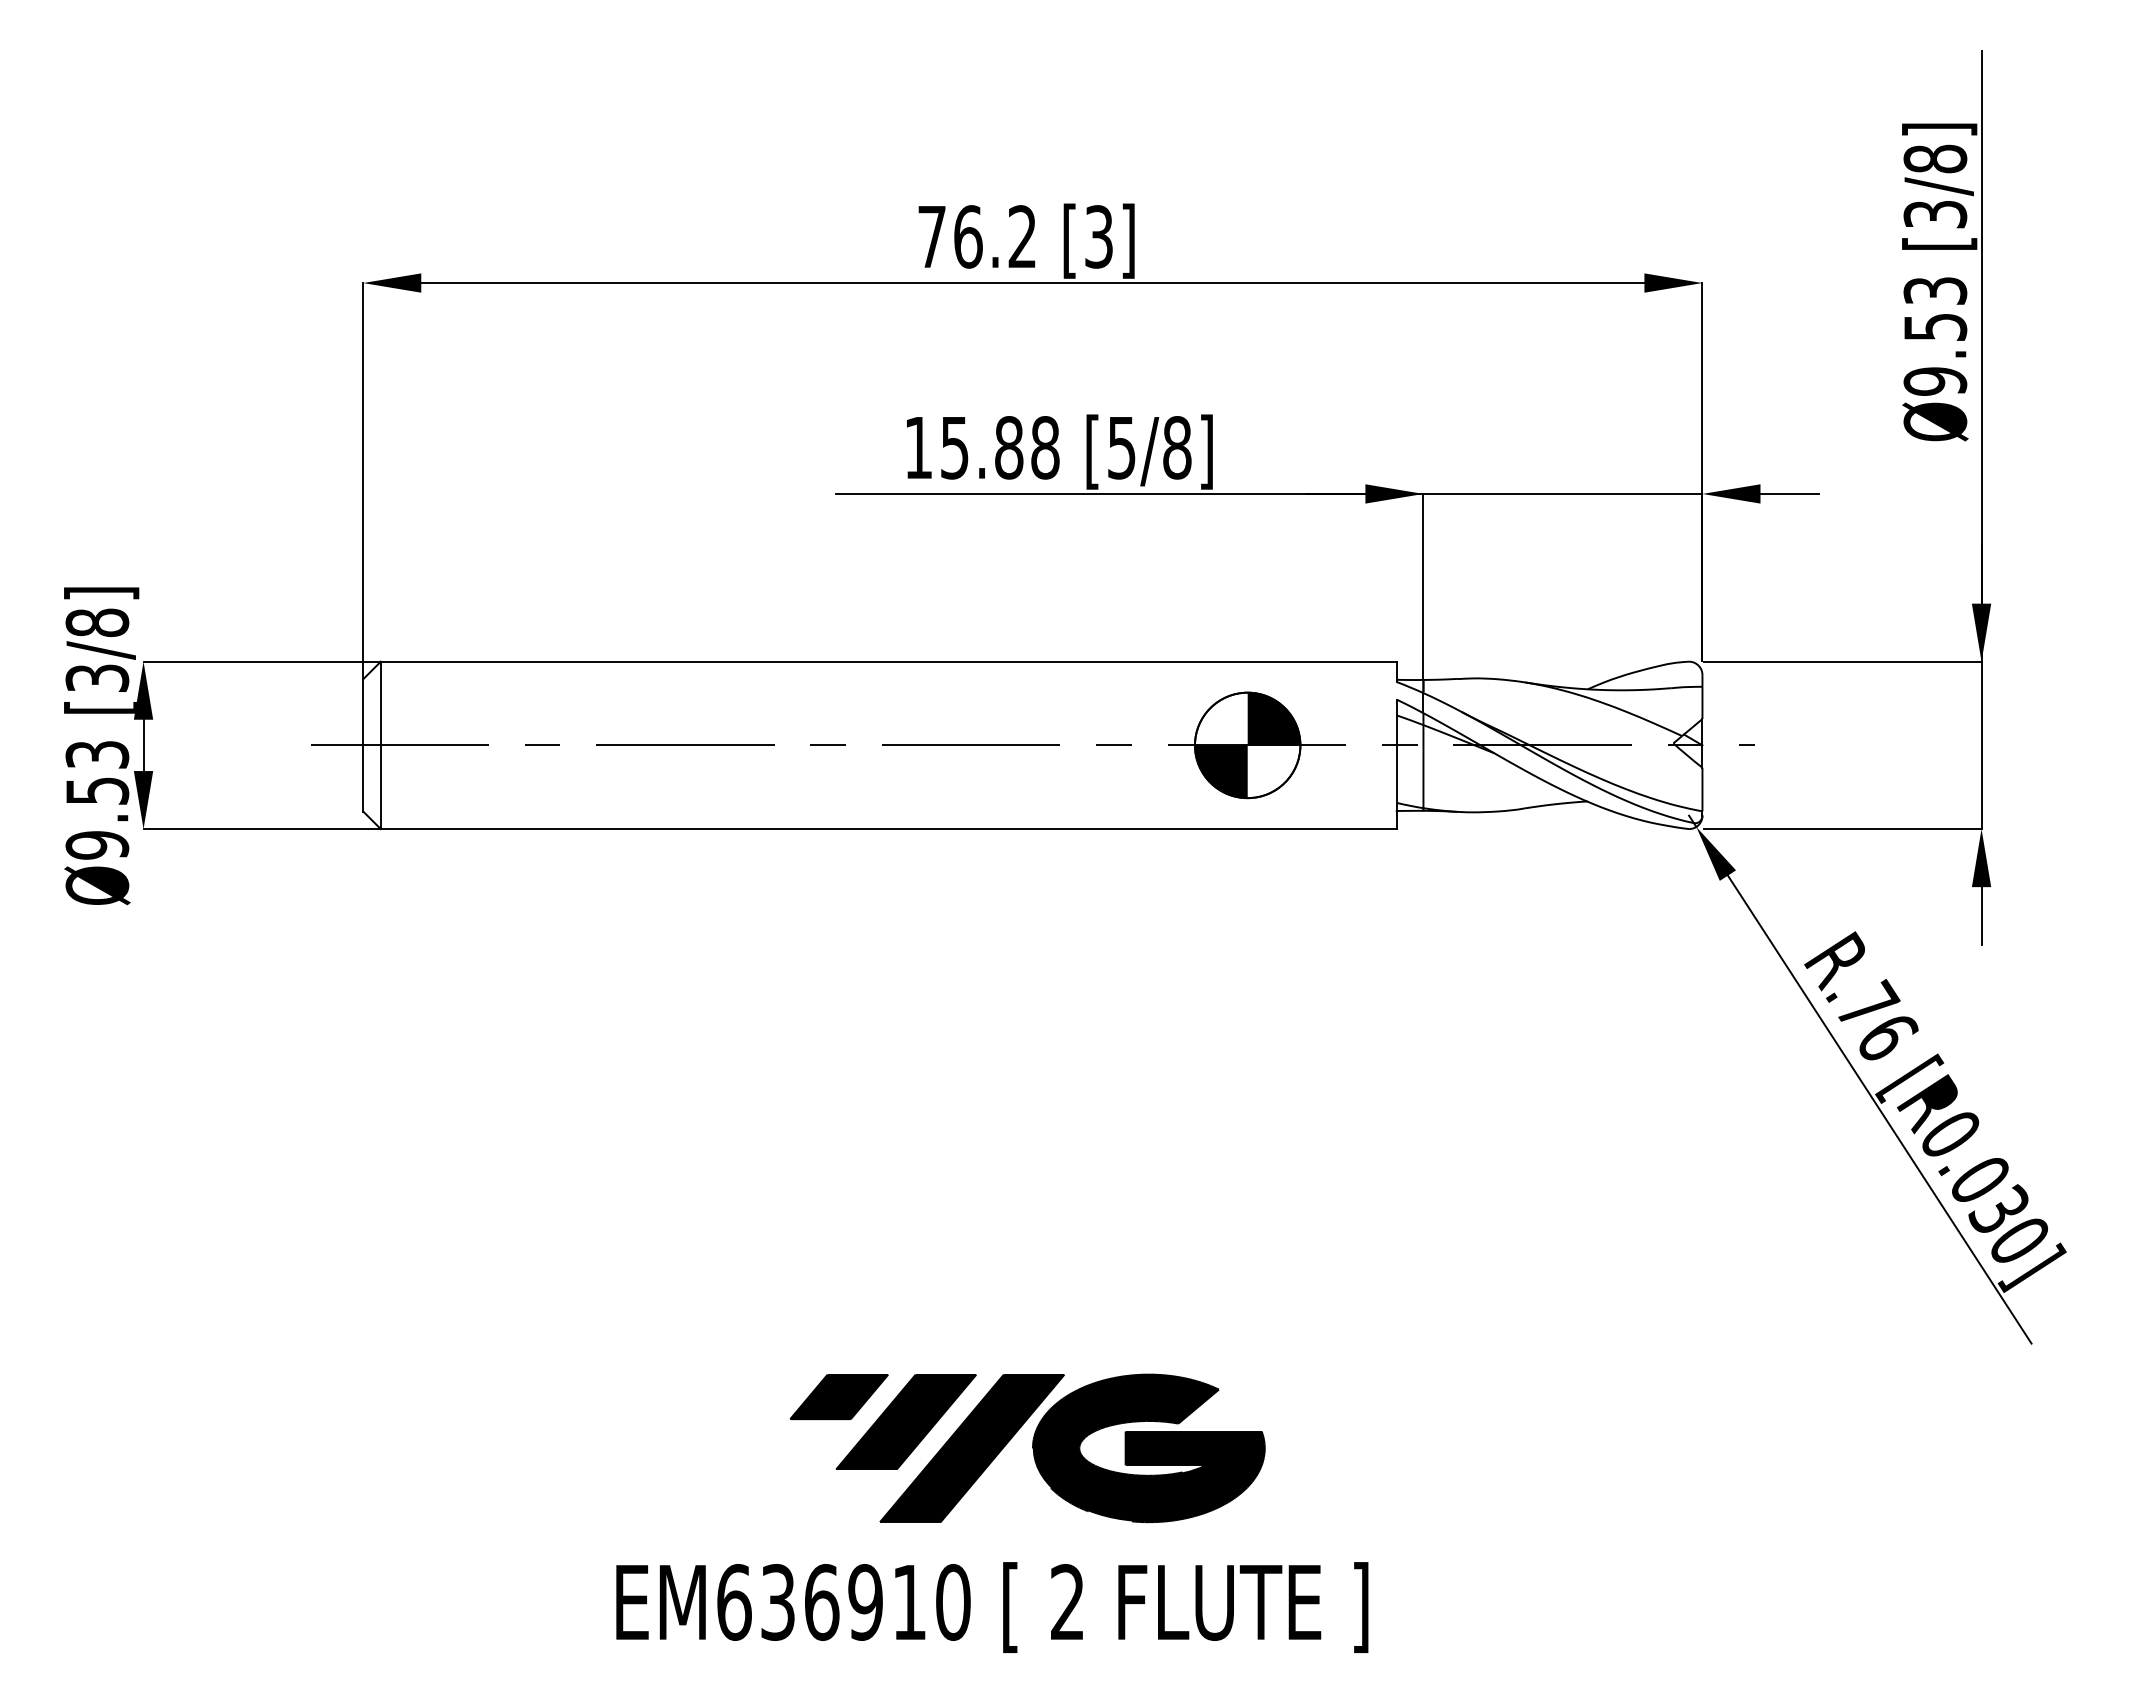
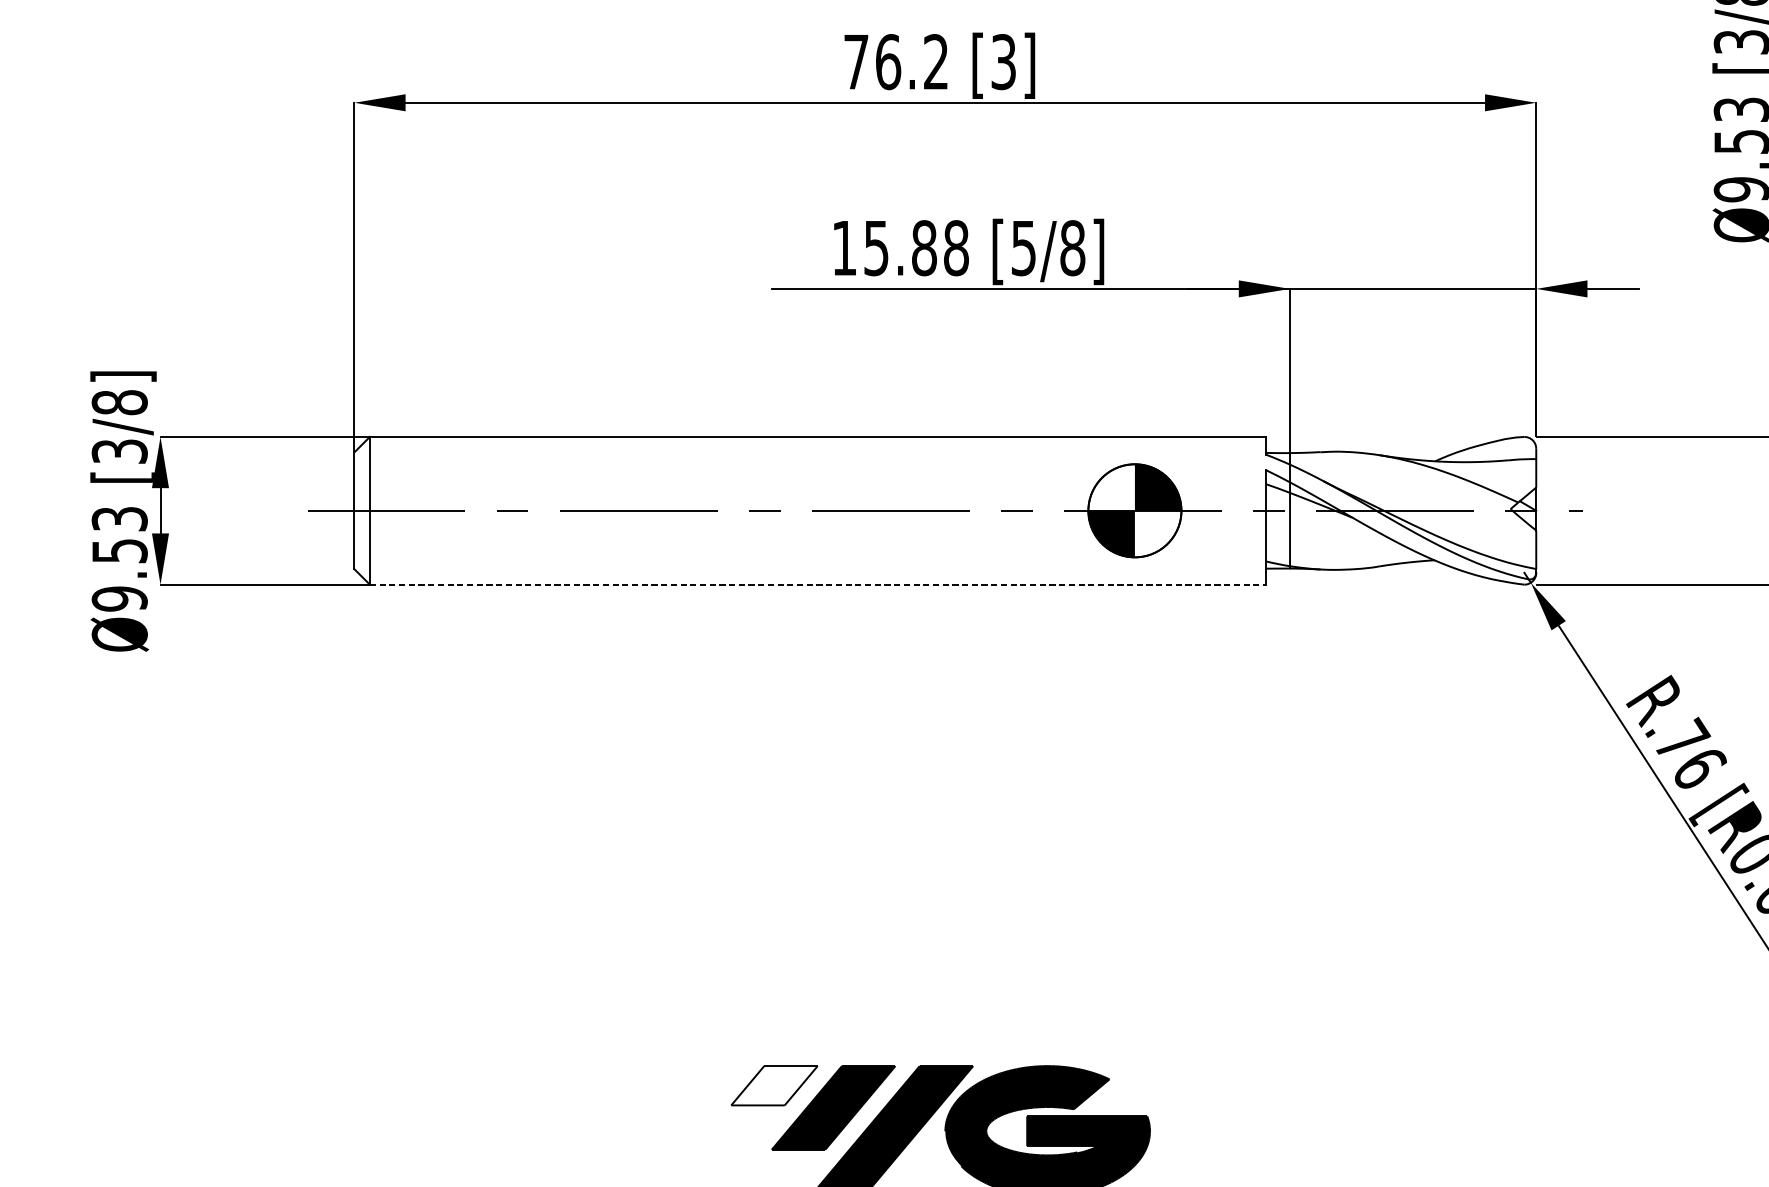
line: (888, 829) -> (817, 585), solid -> dashed
fill: (839, 1396) -> (774, 1085), removed

